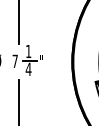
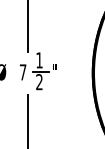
text: (28, 68) -> (39, 81), 4 -> 2

